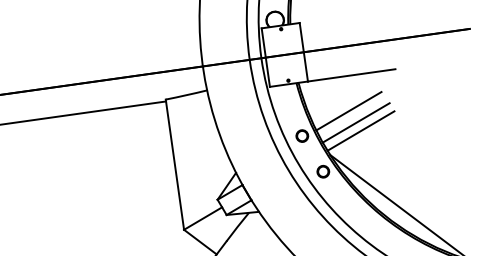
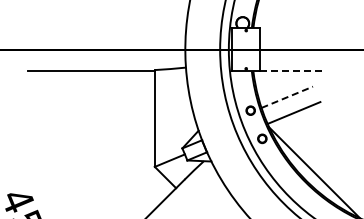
line: (351, 75) -> (292, 71), solid -> dashed
line: (349, 111) -> (287, 97), solid -> dashed
line: (355, 122) -> (290, 106), removed

